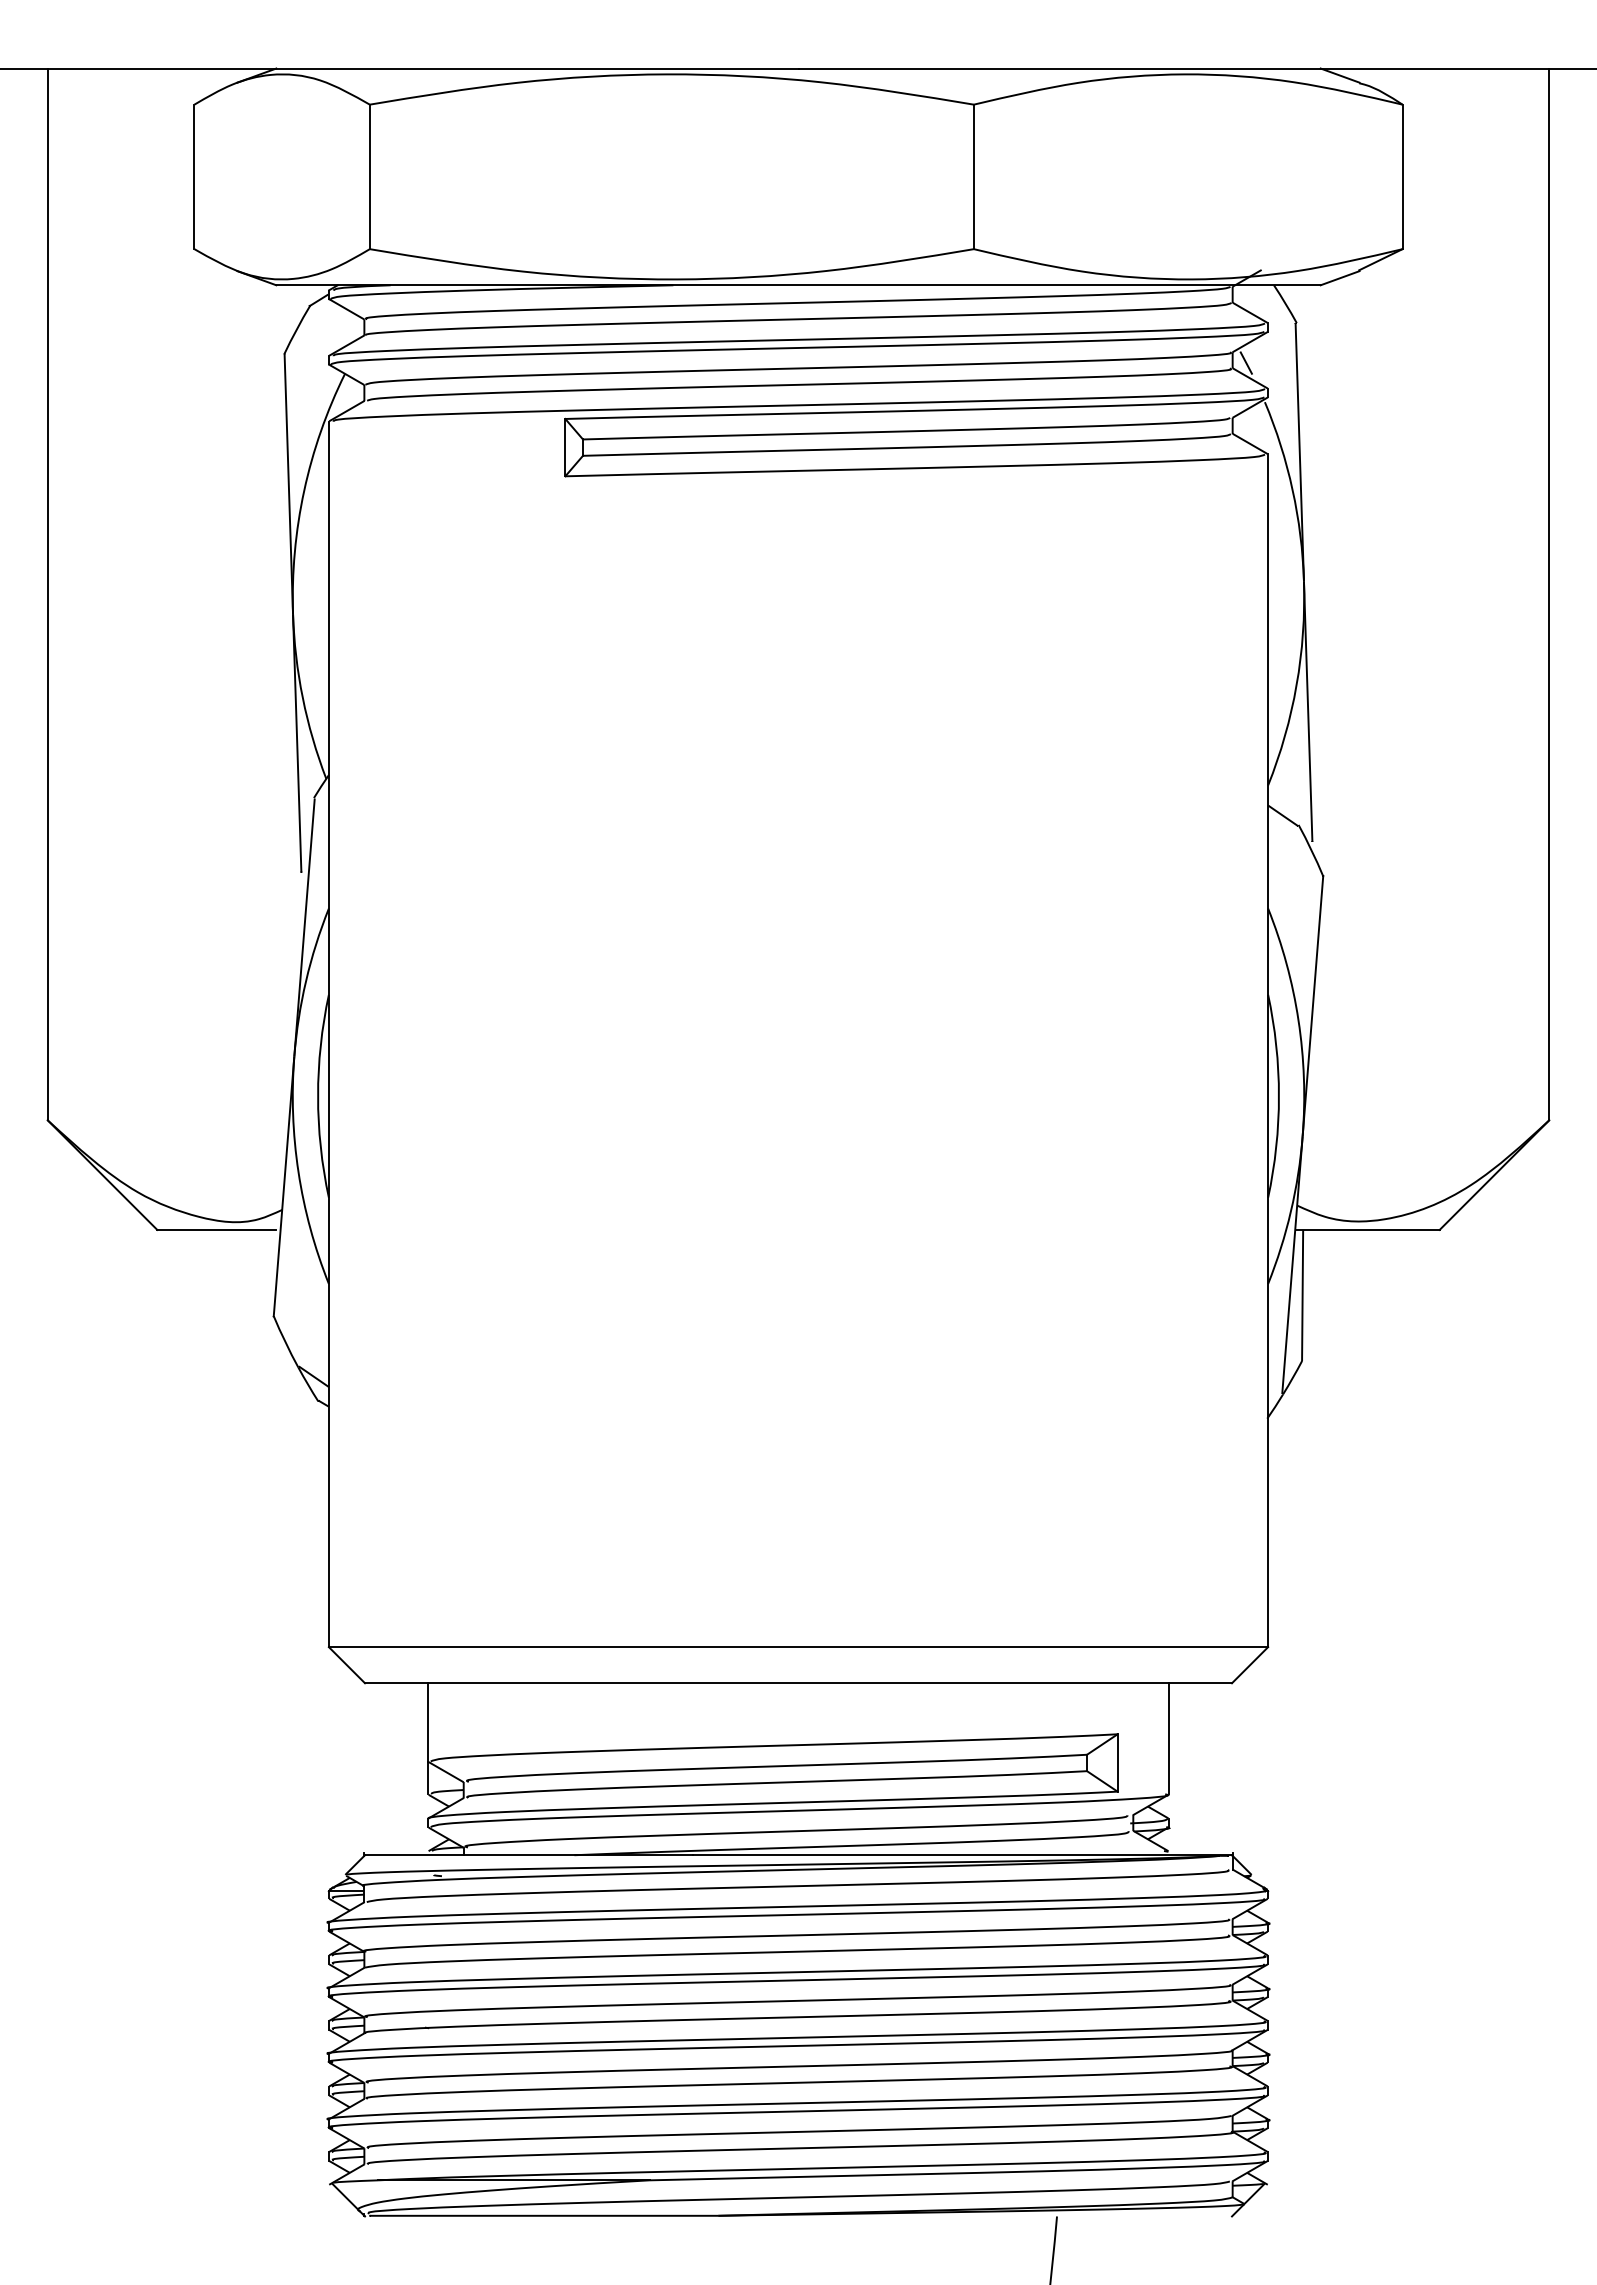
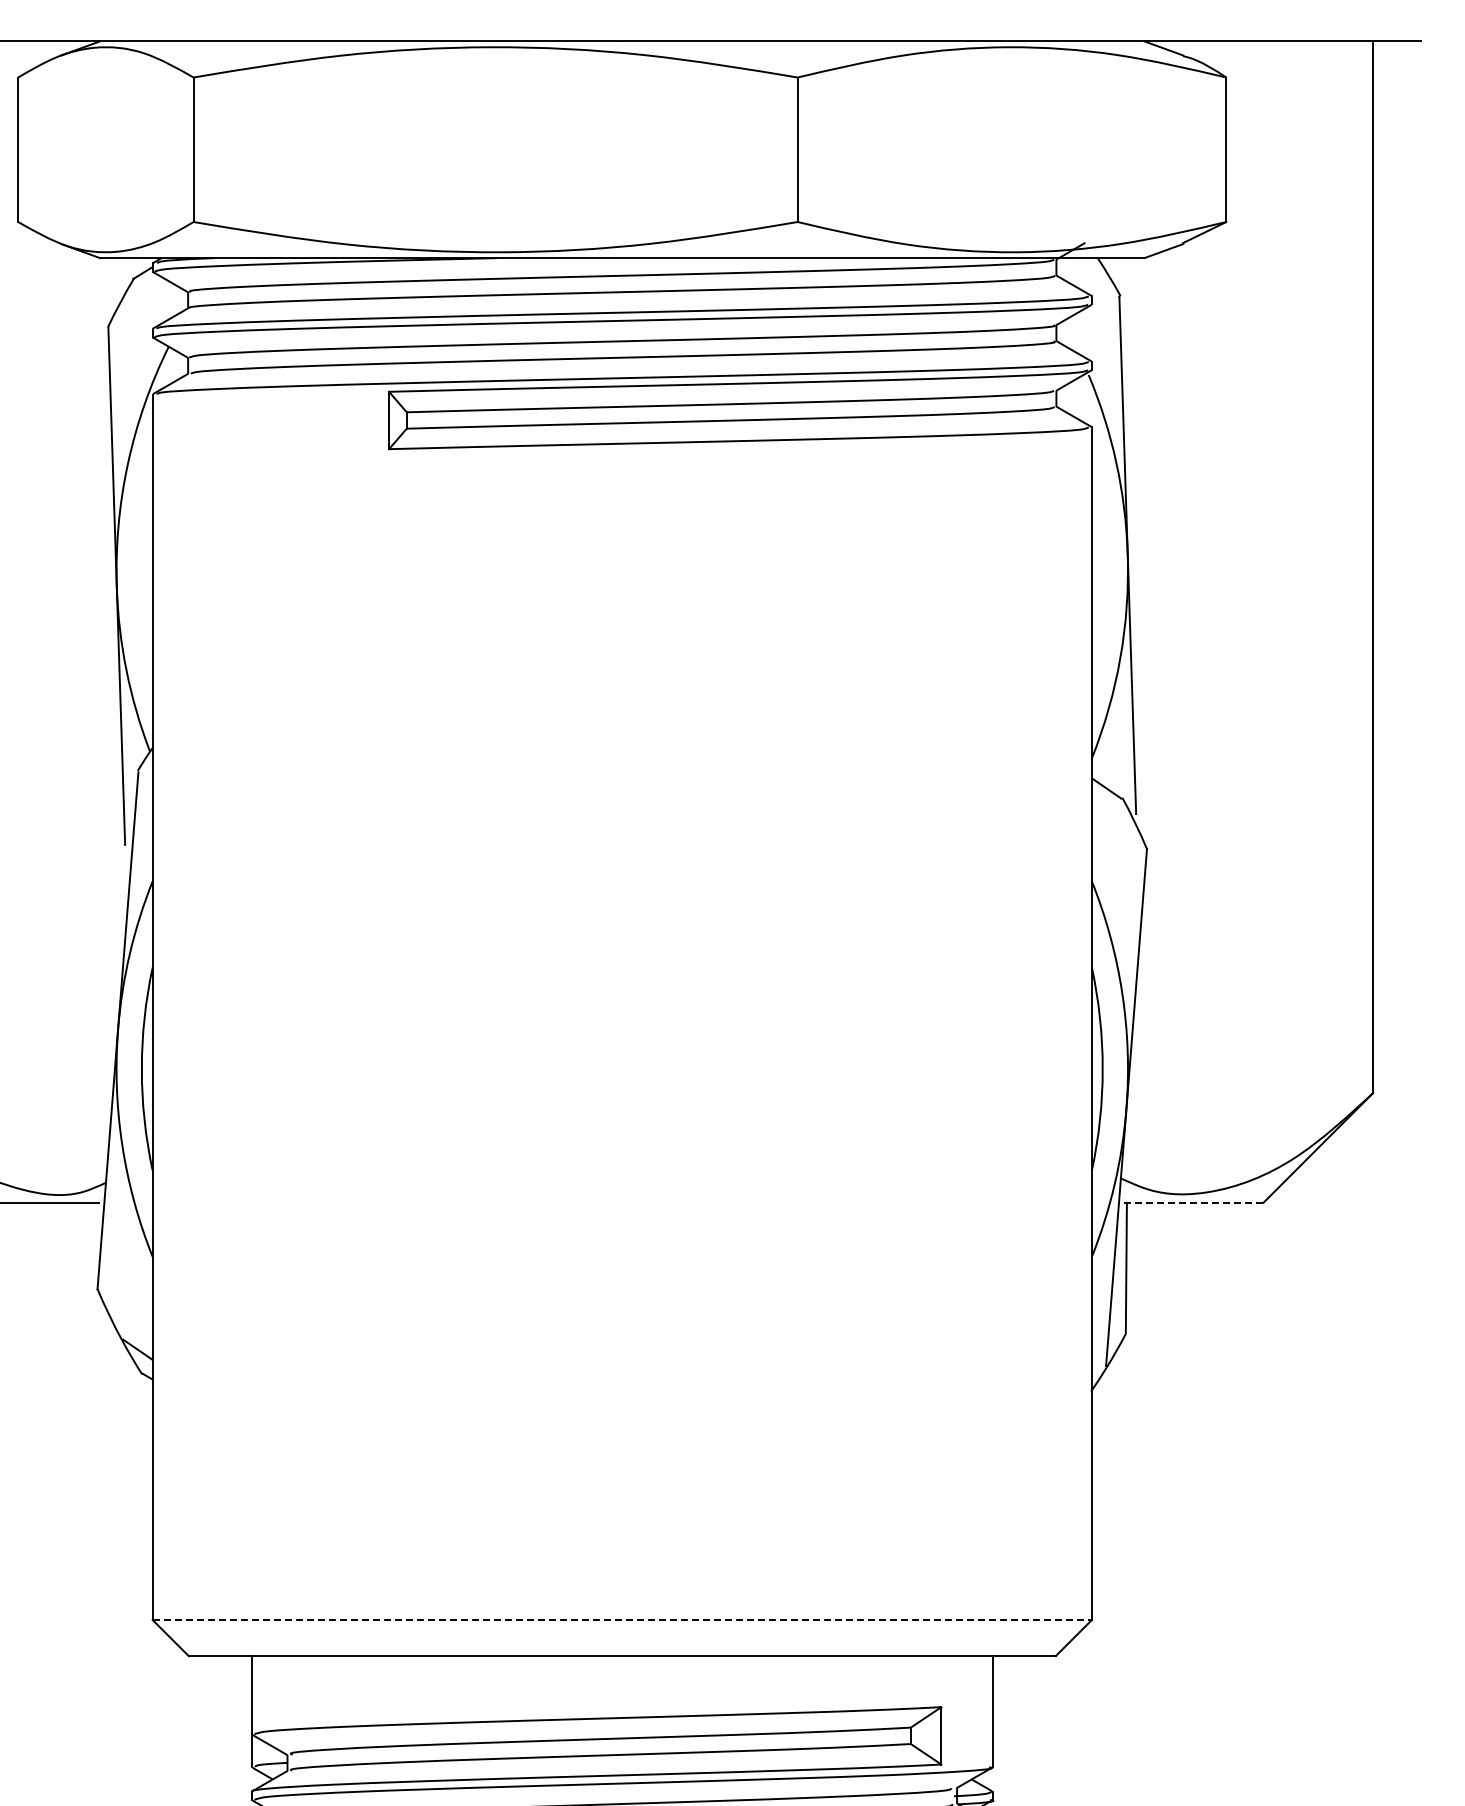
line: (1245, 362) -> (1069, 335), removed
line: (1367, 1229) -> (1191, 1202), solid -> dashed
line: (798, 1647) -> (622, 1620), solid -> dashed

